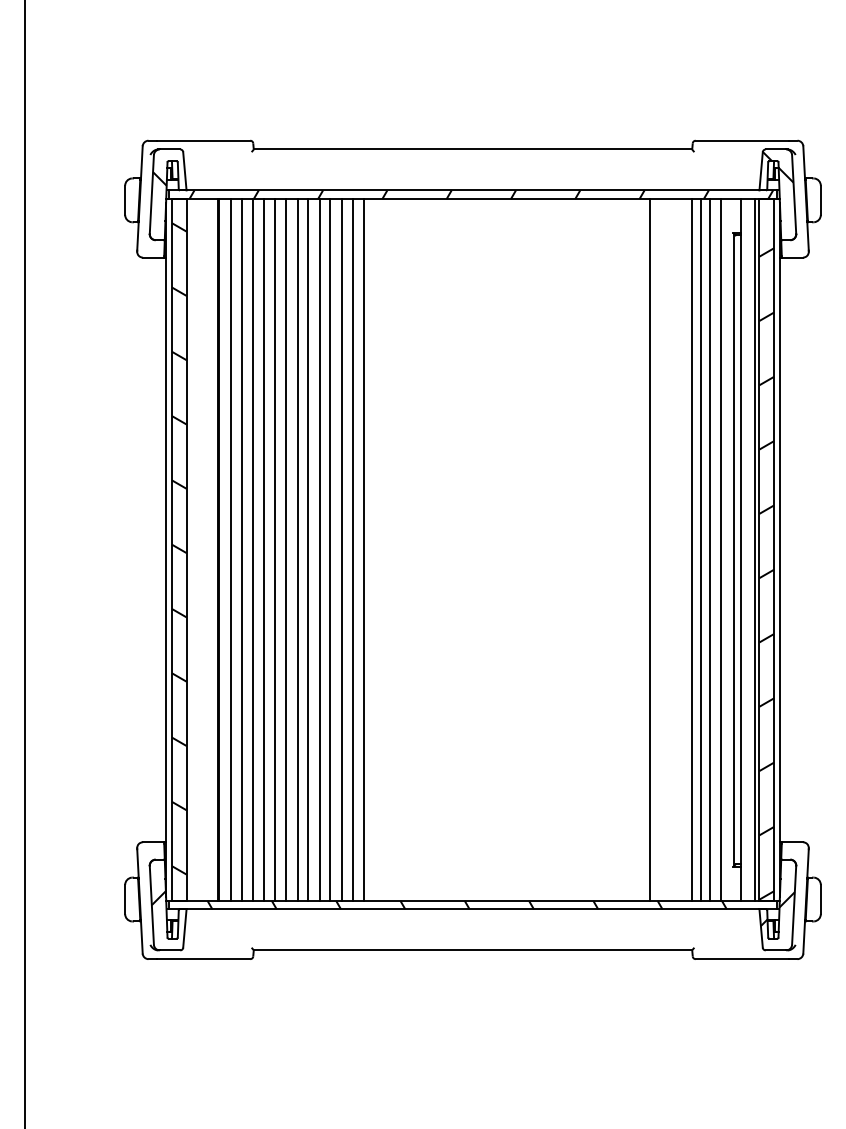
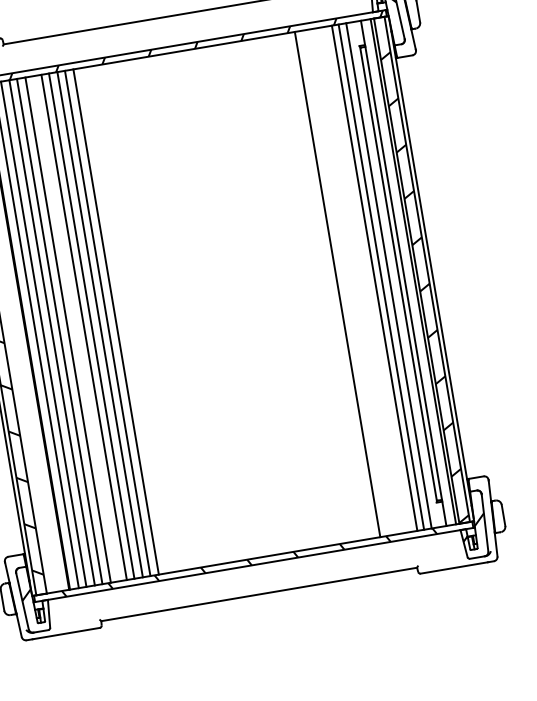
line: (285, 549) -> (75, 328), removed
line: (352, 549) -> (123, 320), removed
line: (364, 549) -> (132, 318), removed
line: (692, 549) -> (368, 279), removed

